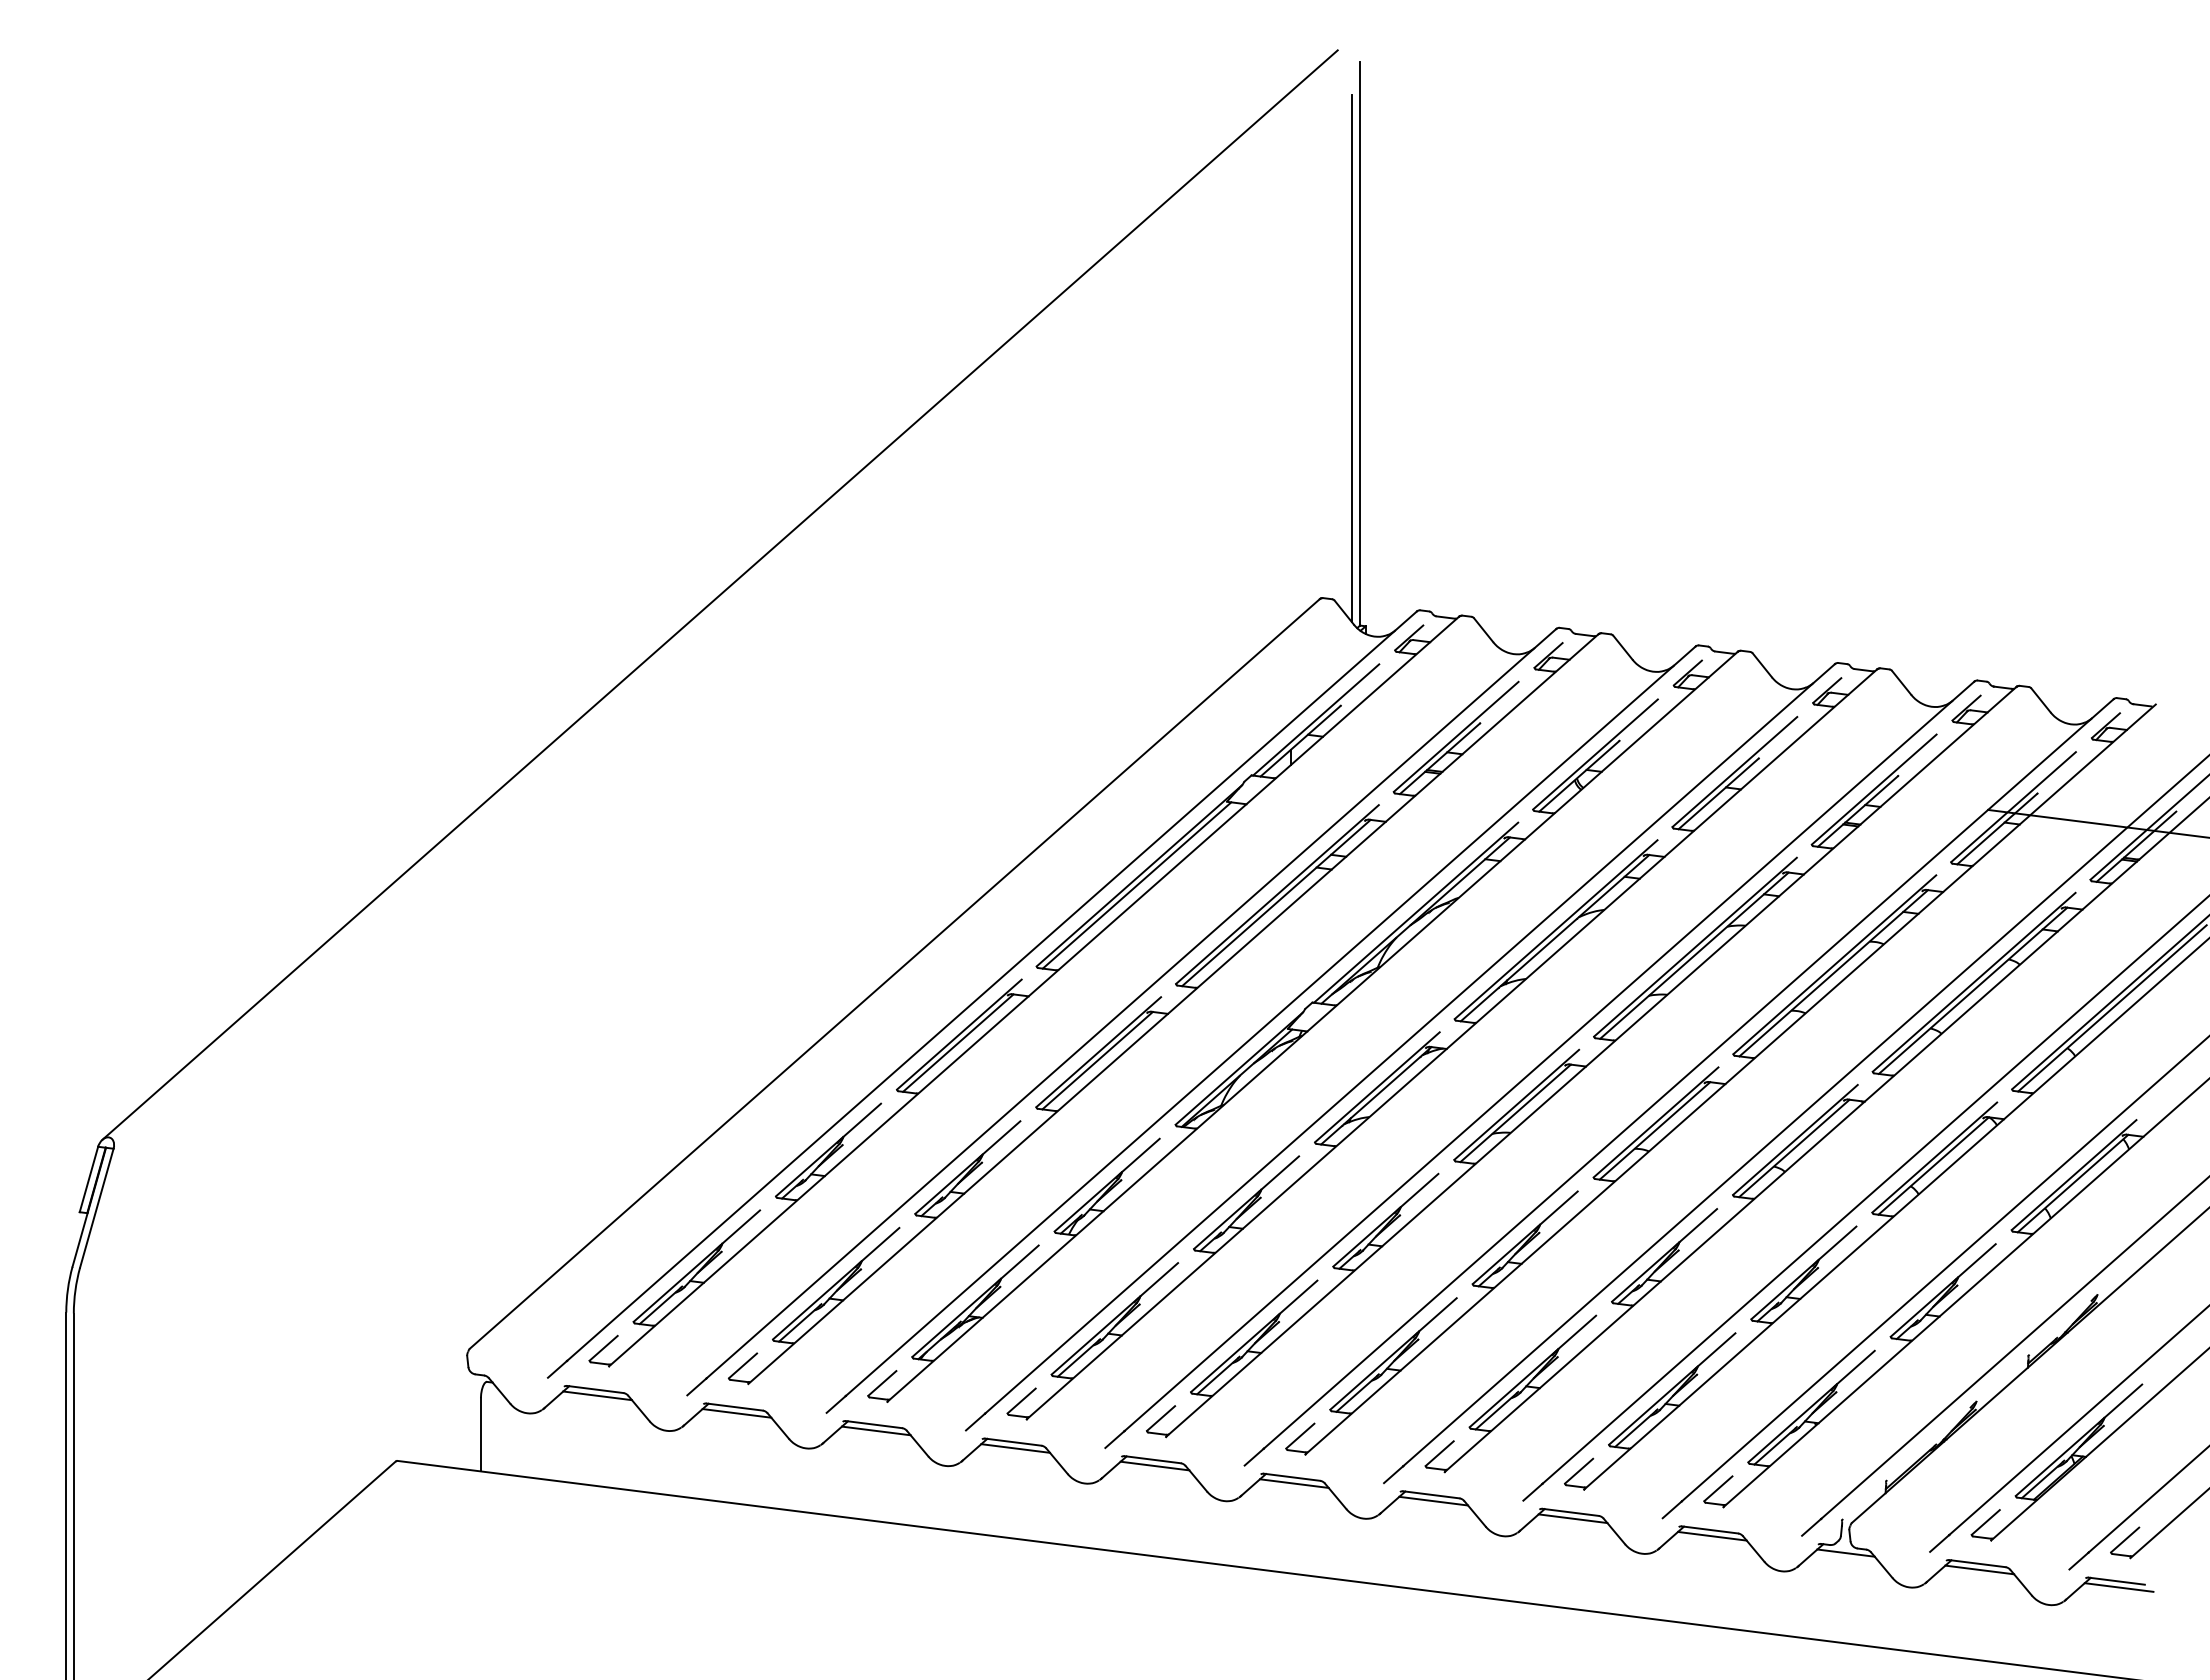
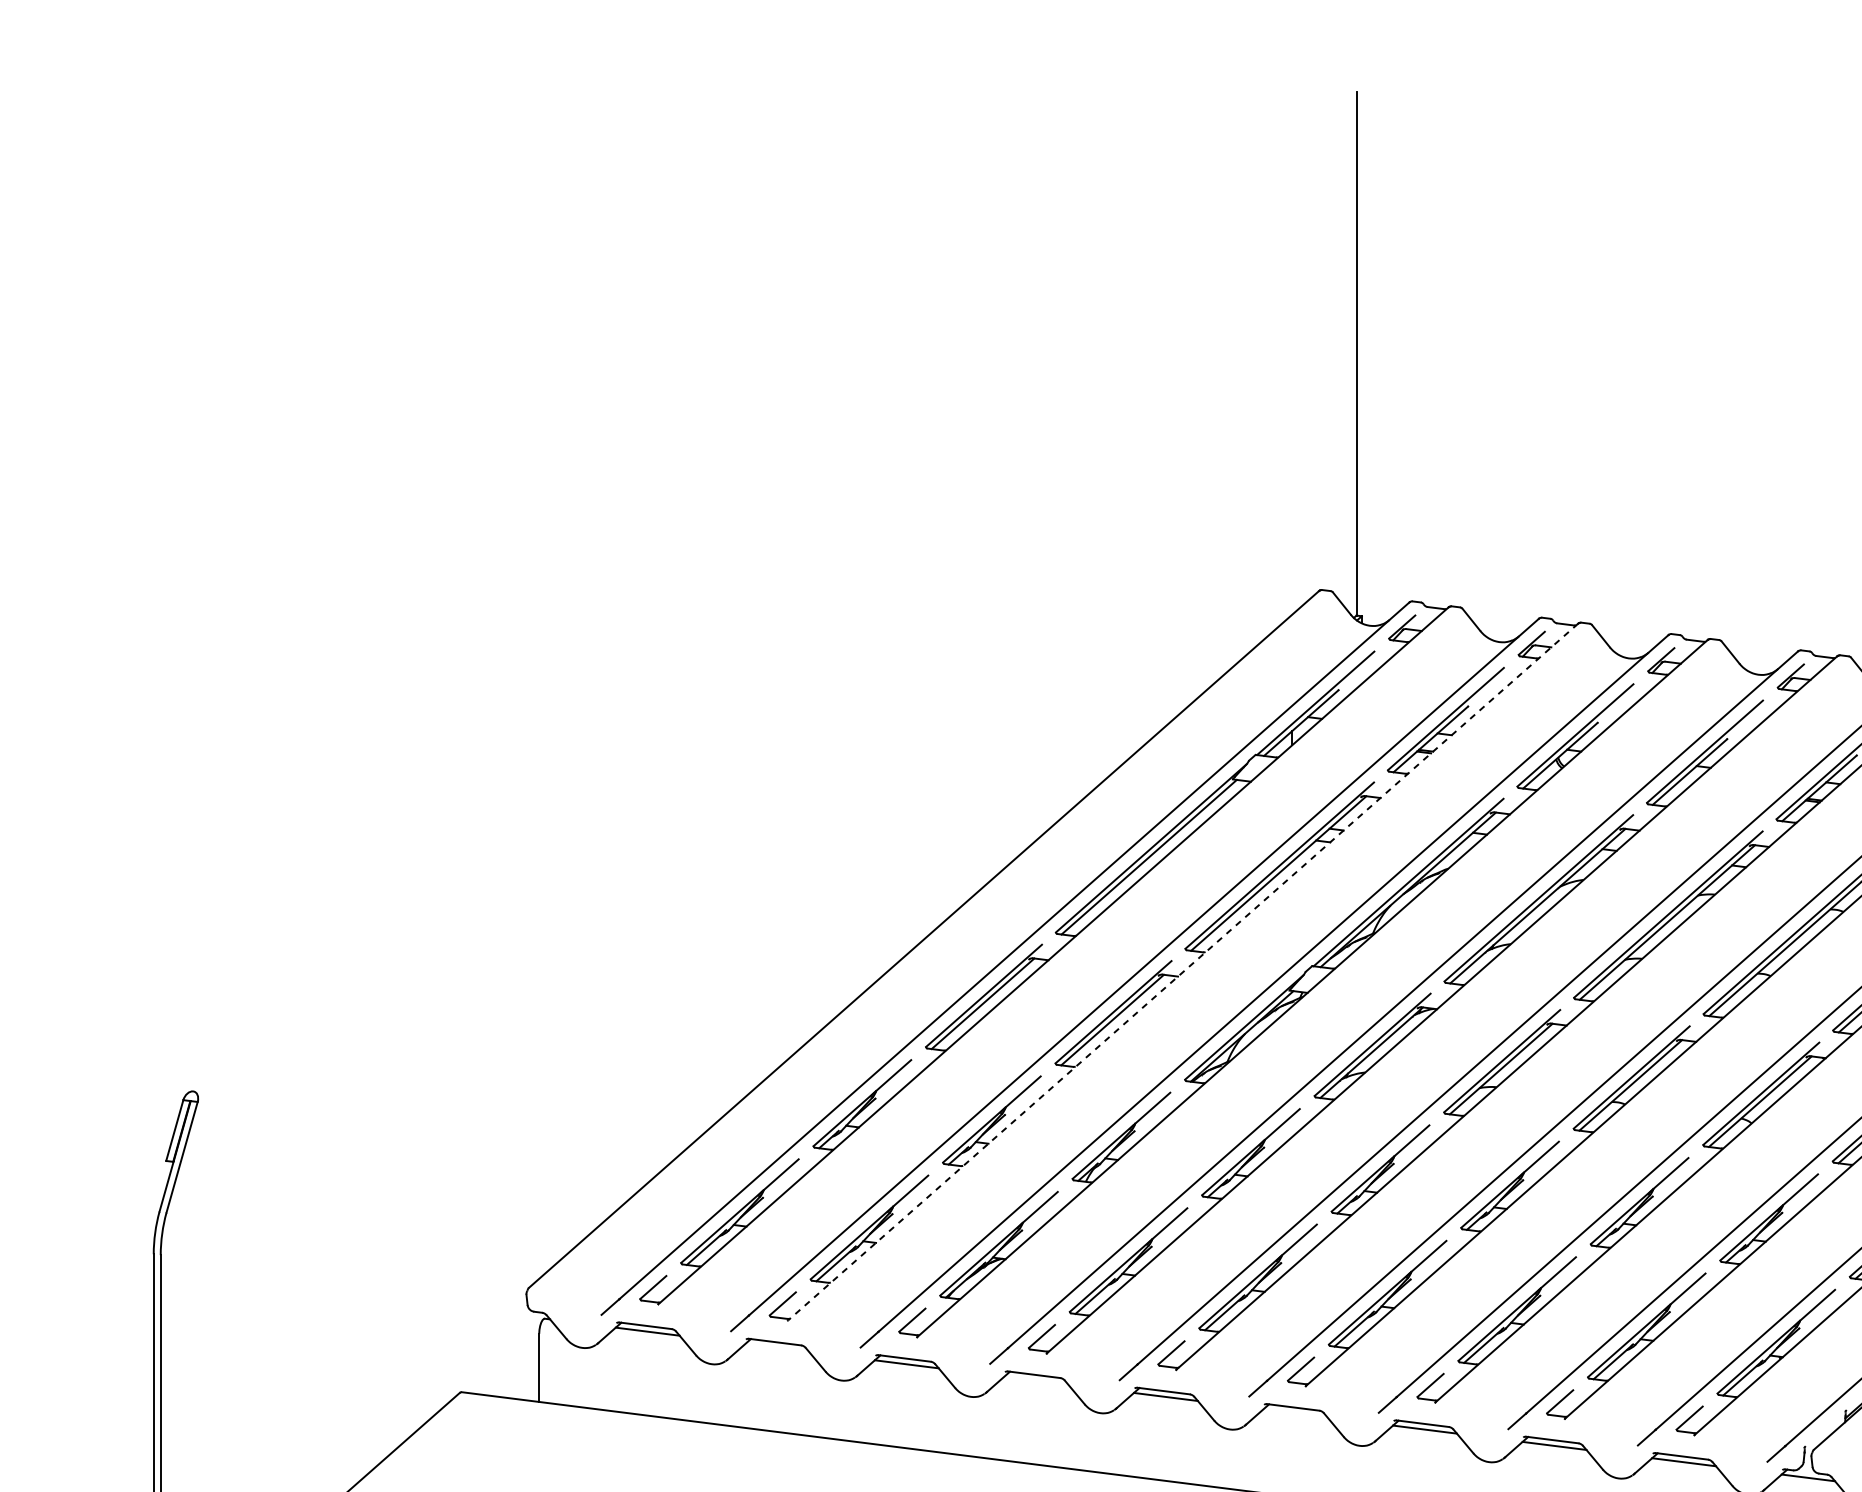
line: (1352, 358) -> (1349, 367), removed
line: (719, 594) -> (761, 586), removed
line: (1173, 1009) -> (1183, 972), solid -> dashed
line: (736, 1413) -> (776, 1348), removed
line: (1015, 1448) -> (1036, 1380), removed
line: (1294, 1483) -> (1295, 1413), removed

